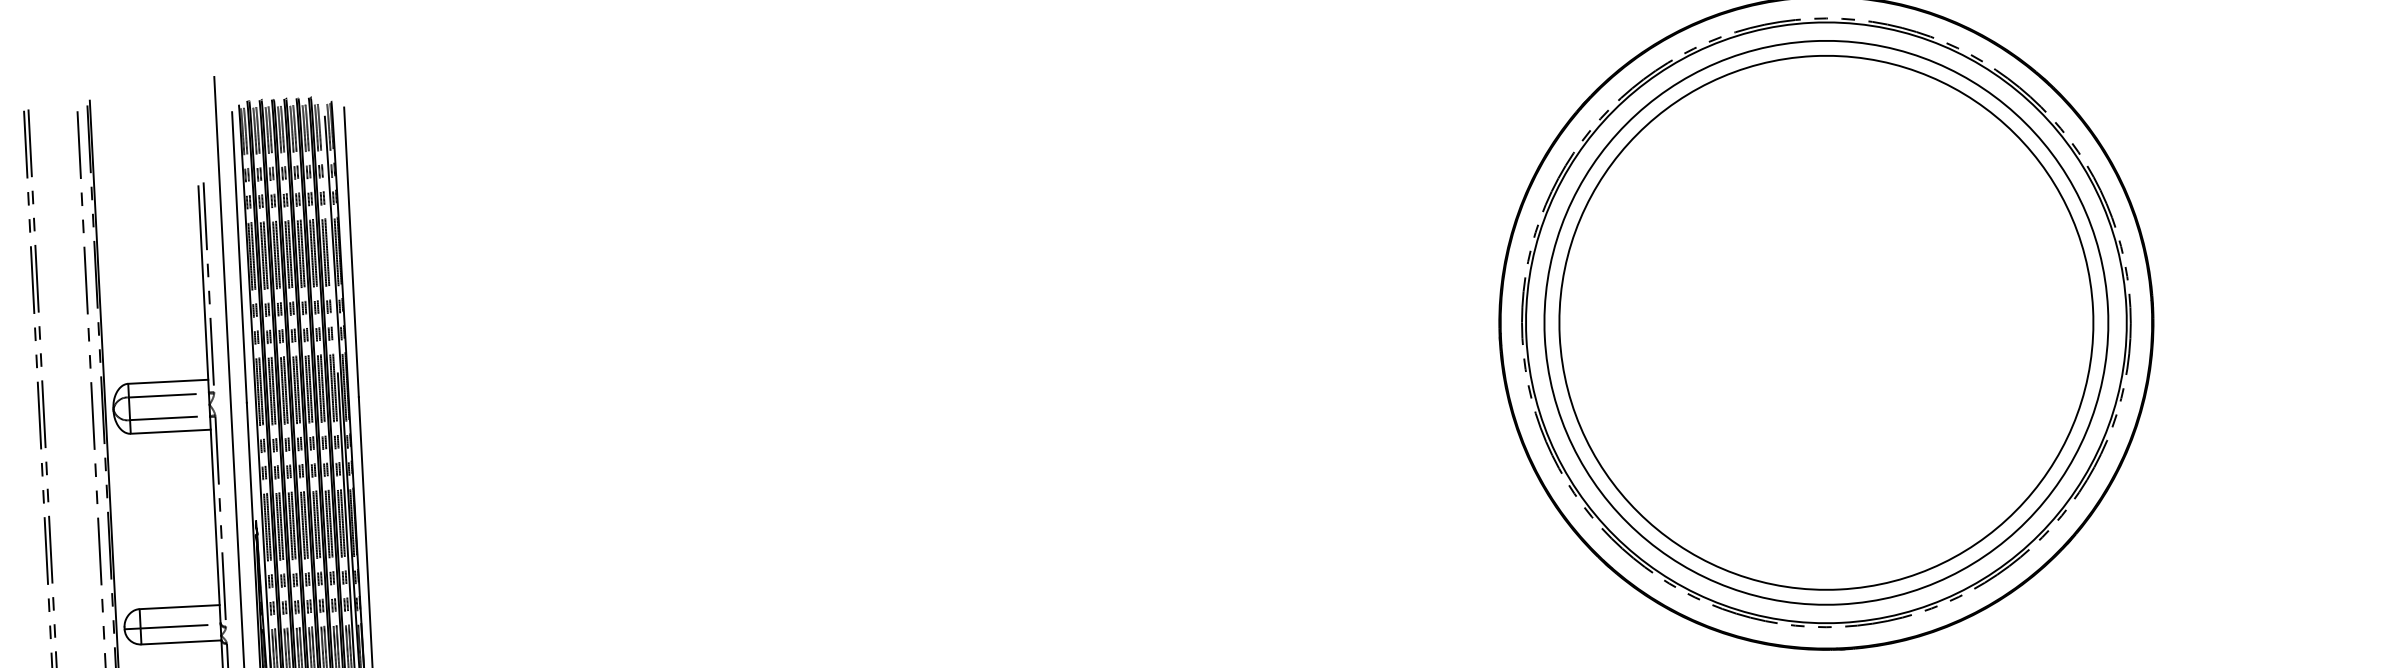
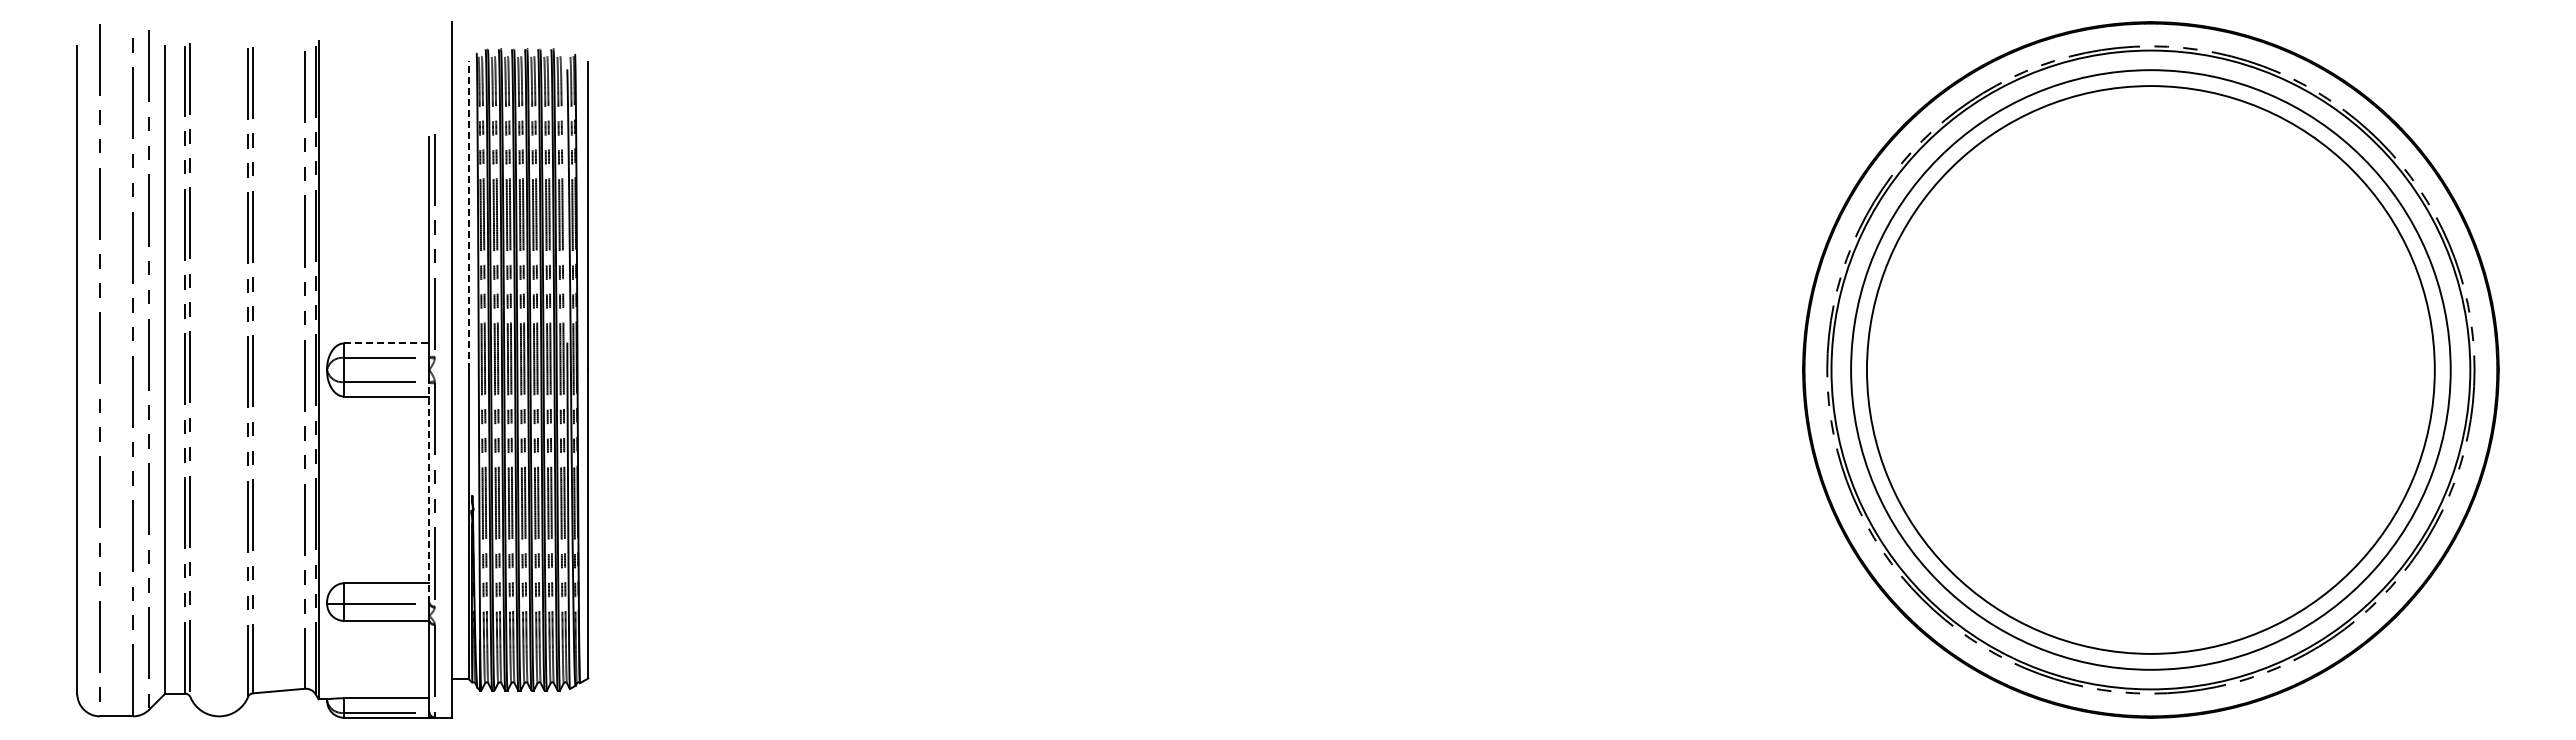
line: (239, 257) -> (469, 215), solid -> dashed
line: (168, 381) -> (386, 343), solid -> dashed
line: (215, 519) -> (429, 492), solid -> dashed

